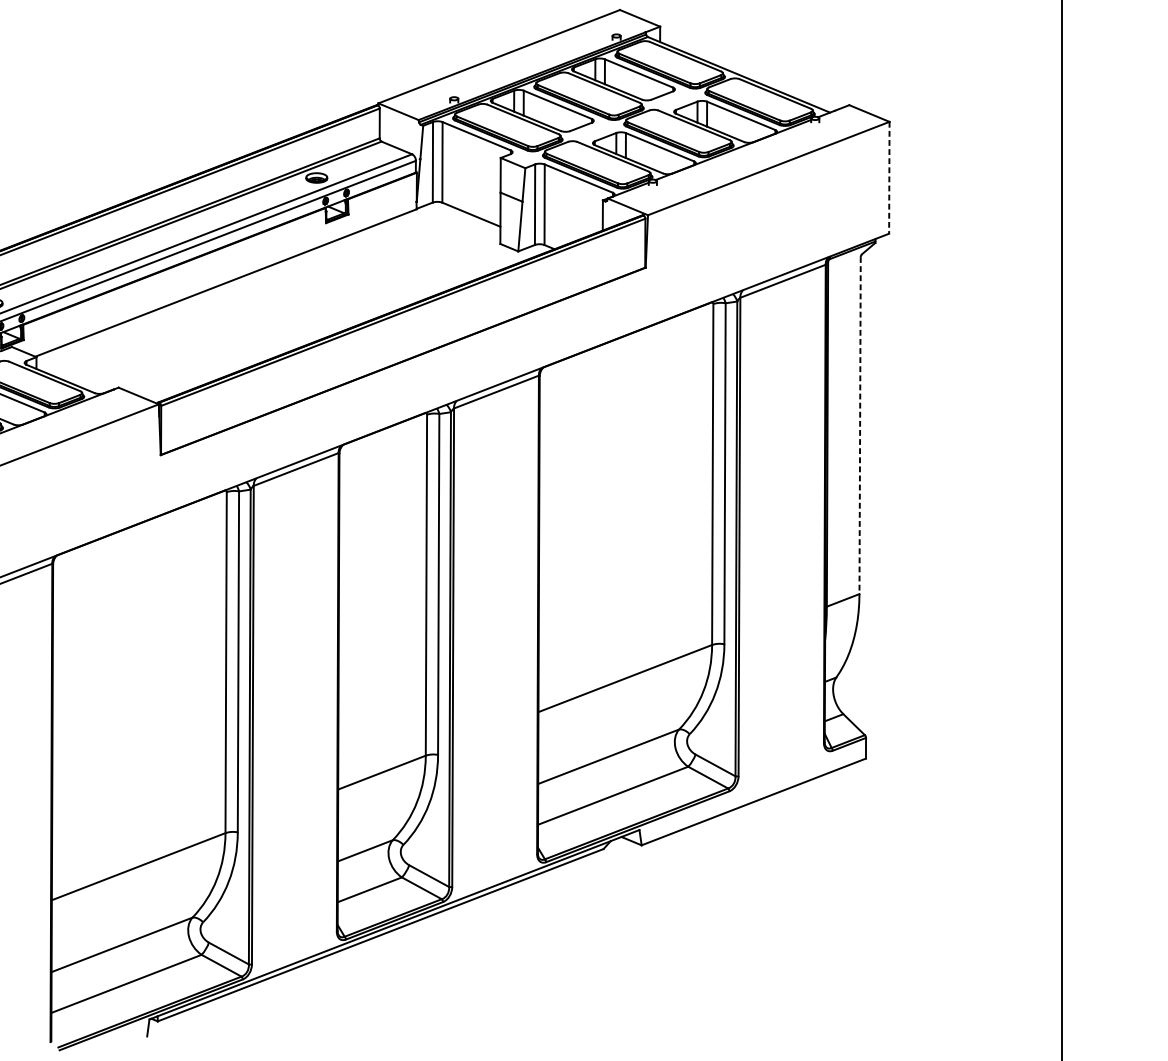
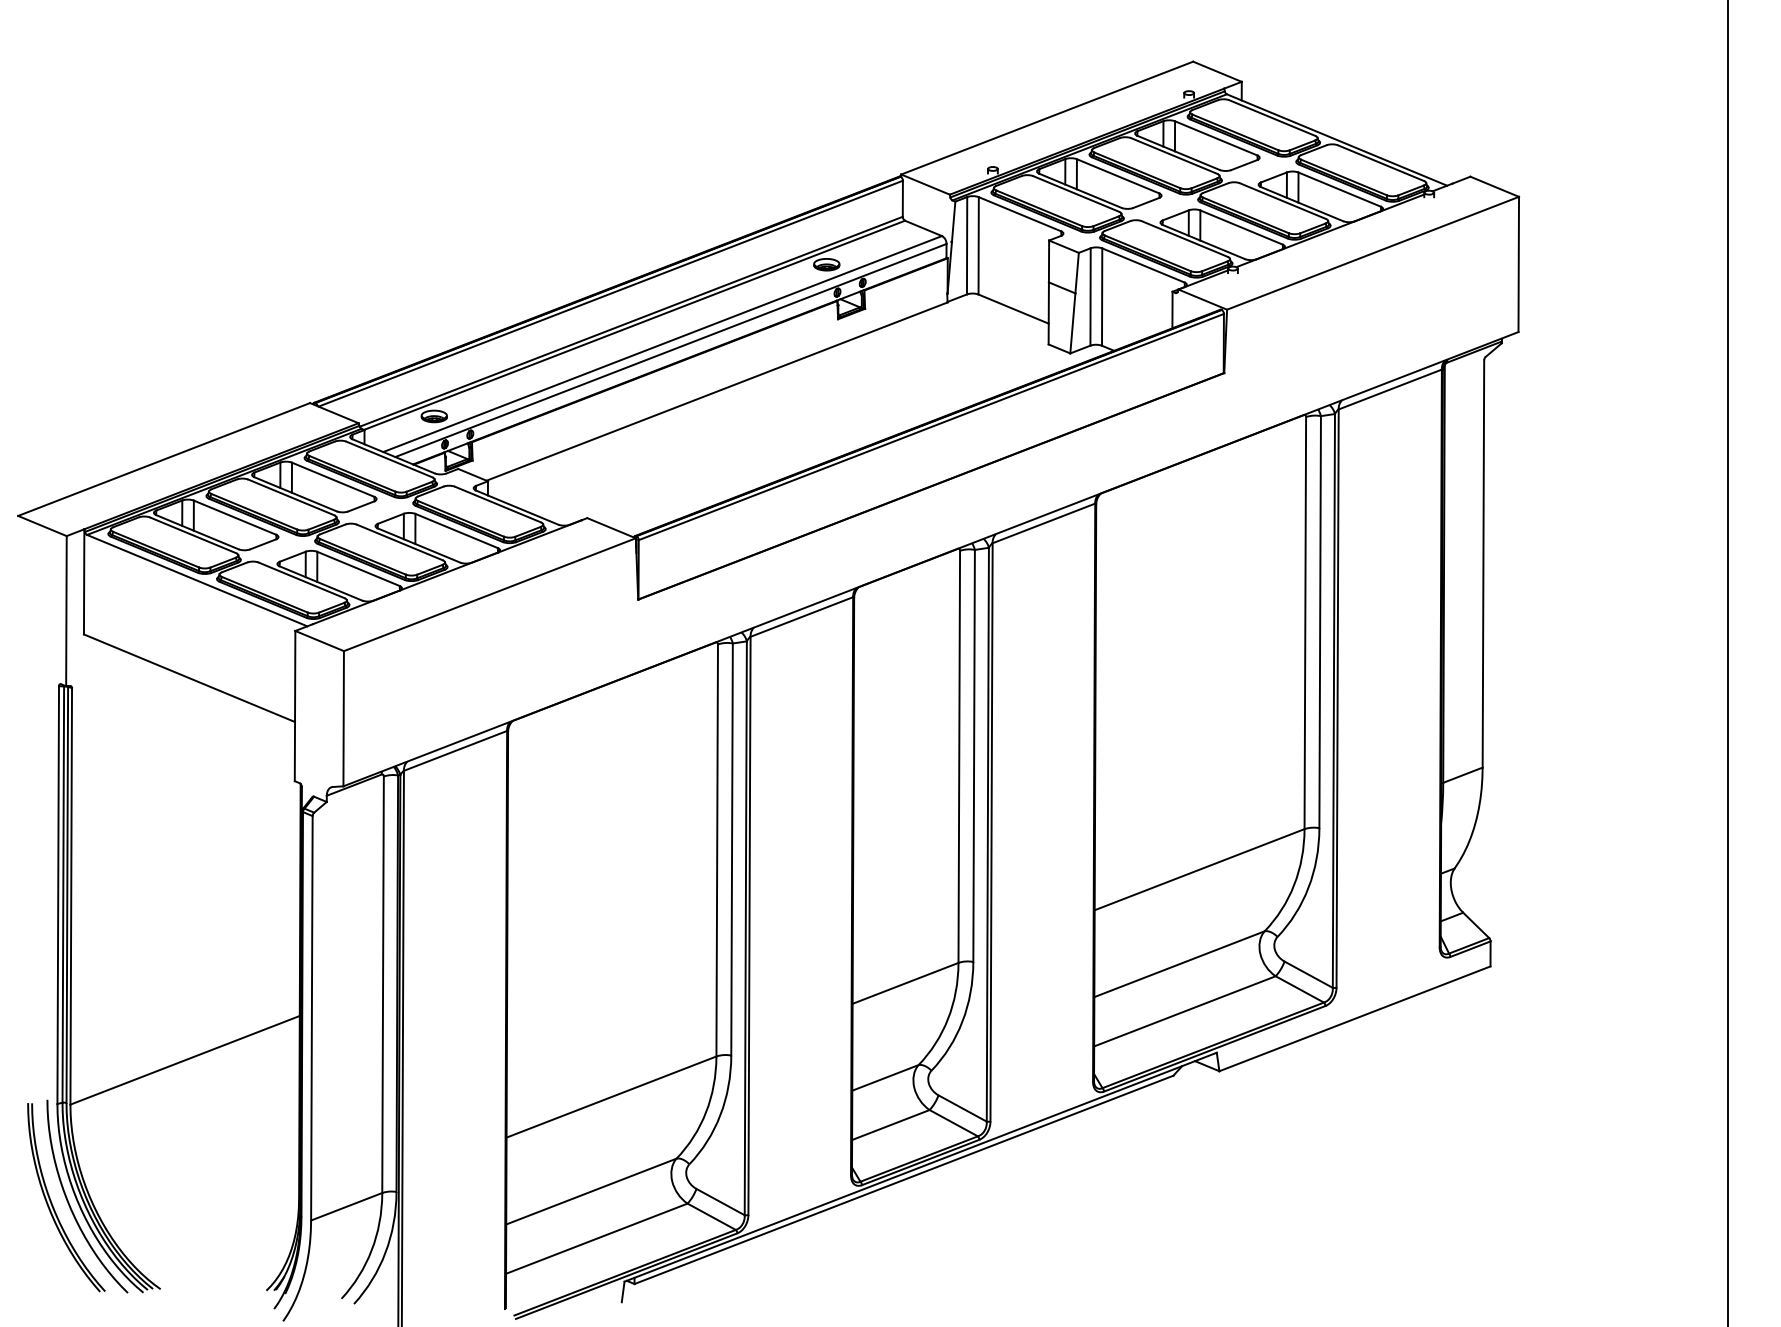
line: (889, 177) -> (1518, 264), dashed -> solid
line: (860, 425) -> (1483, 563), dashed -> solid

